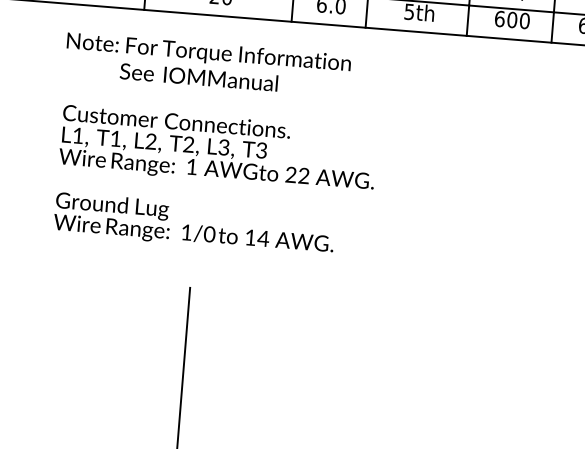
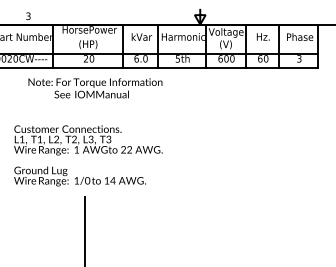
text: (208, 65) -> (95, 88), moved
text: (215, 180) -> (88, 155), moved

